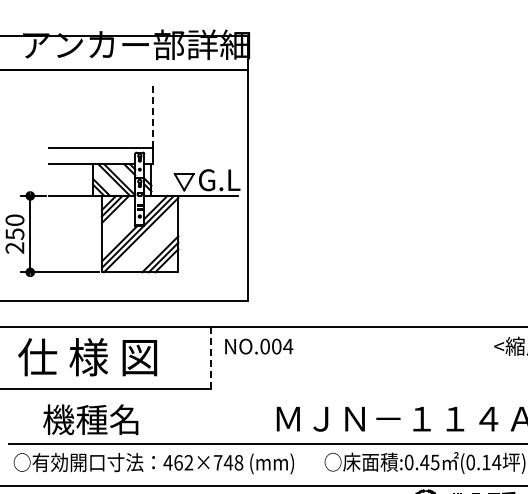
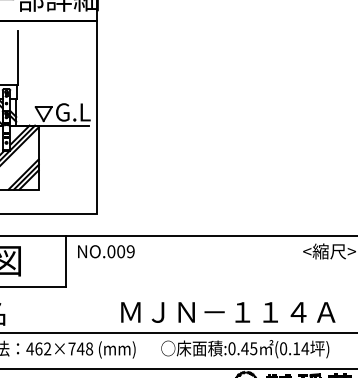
line: (153, 115) -> (17, 58), dashed -> solid
text: (288, 346) -> (130, 251), NO.004 -> NO.009
line: (211, 358) -> (66, 261), dashed -> solid

